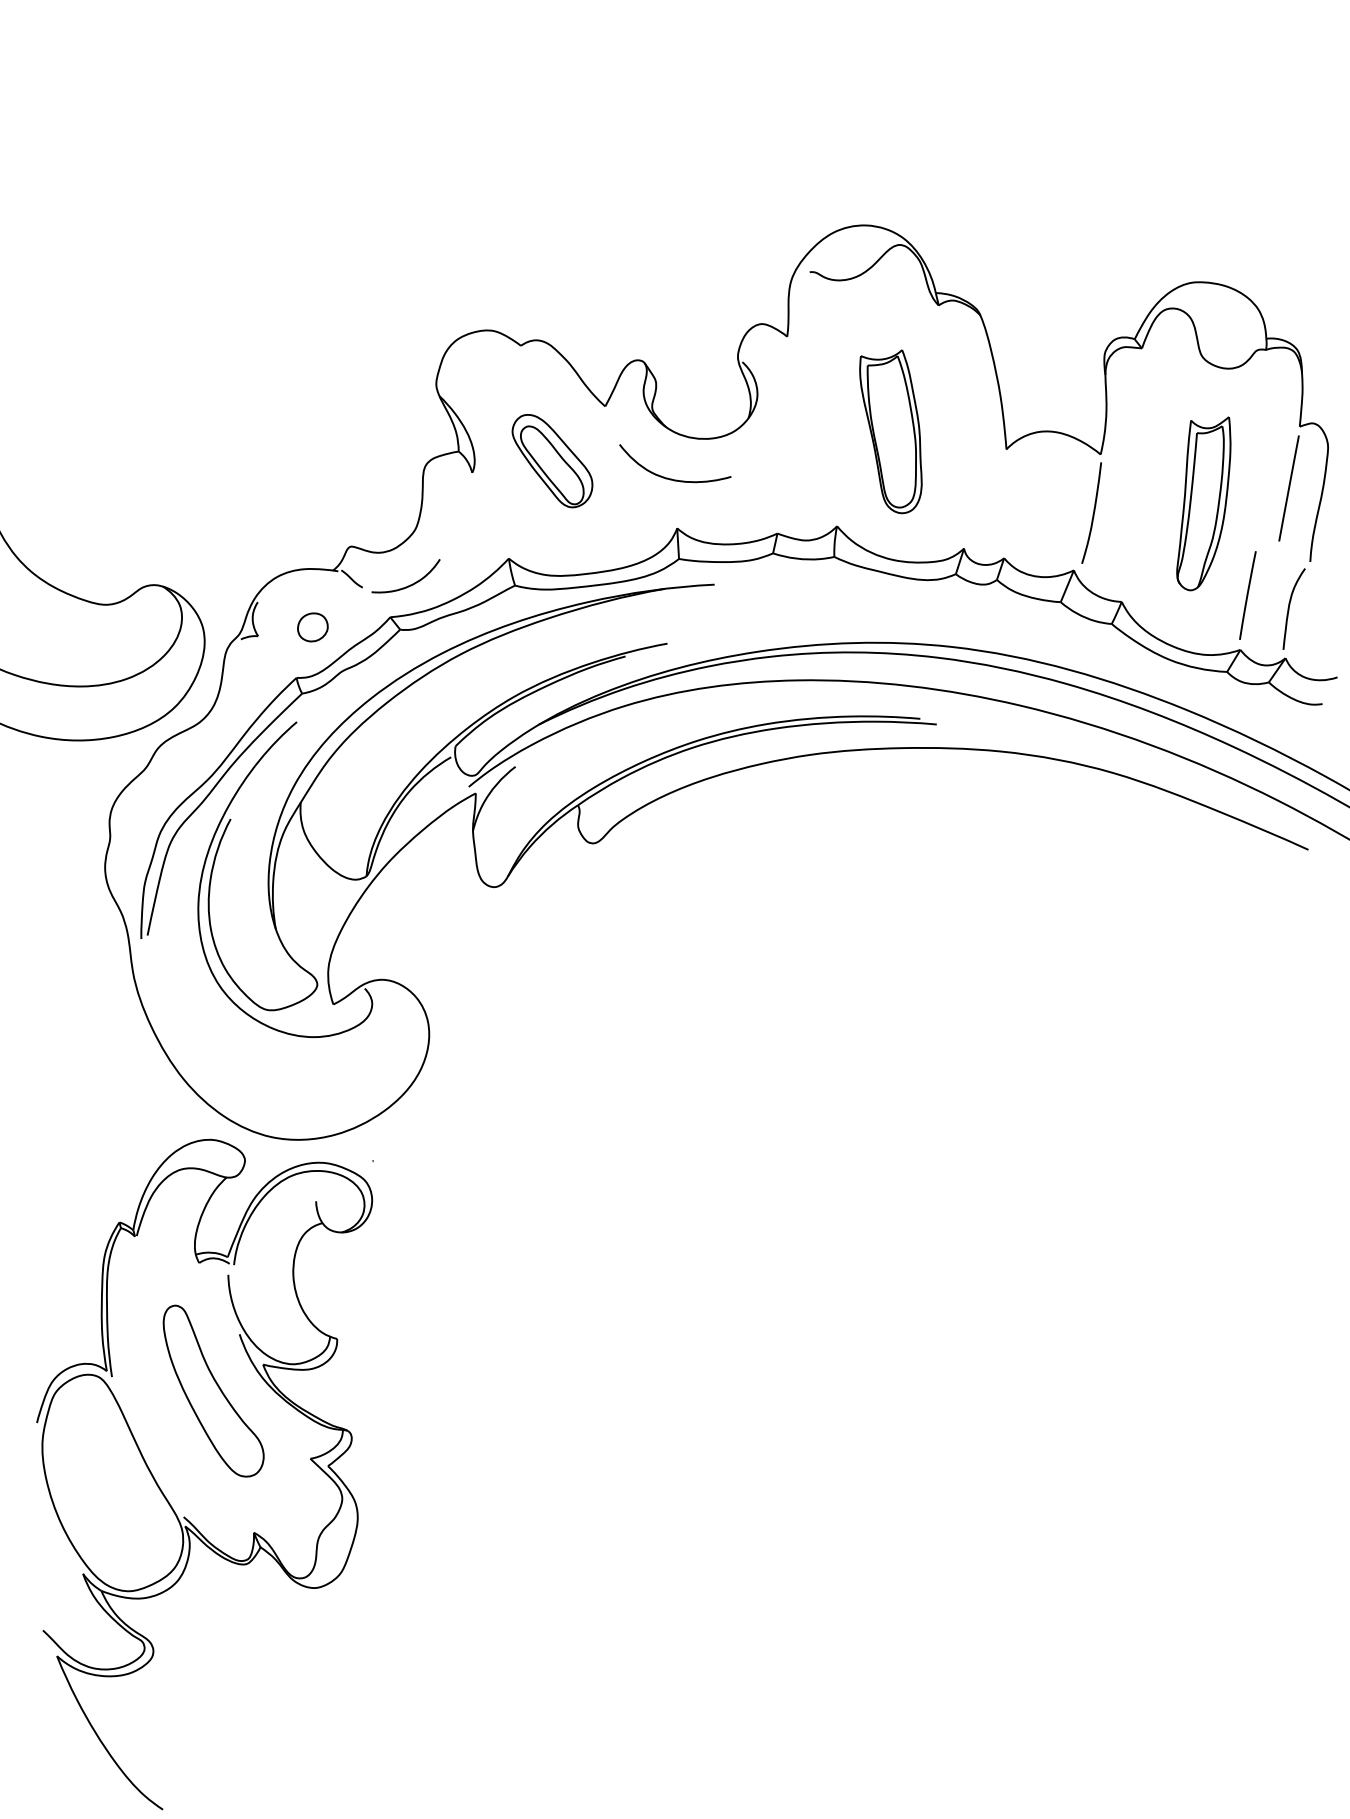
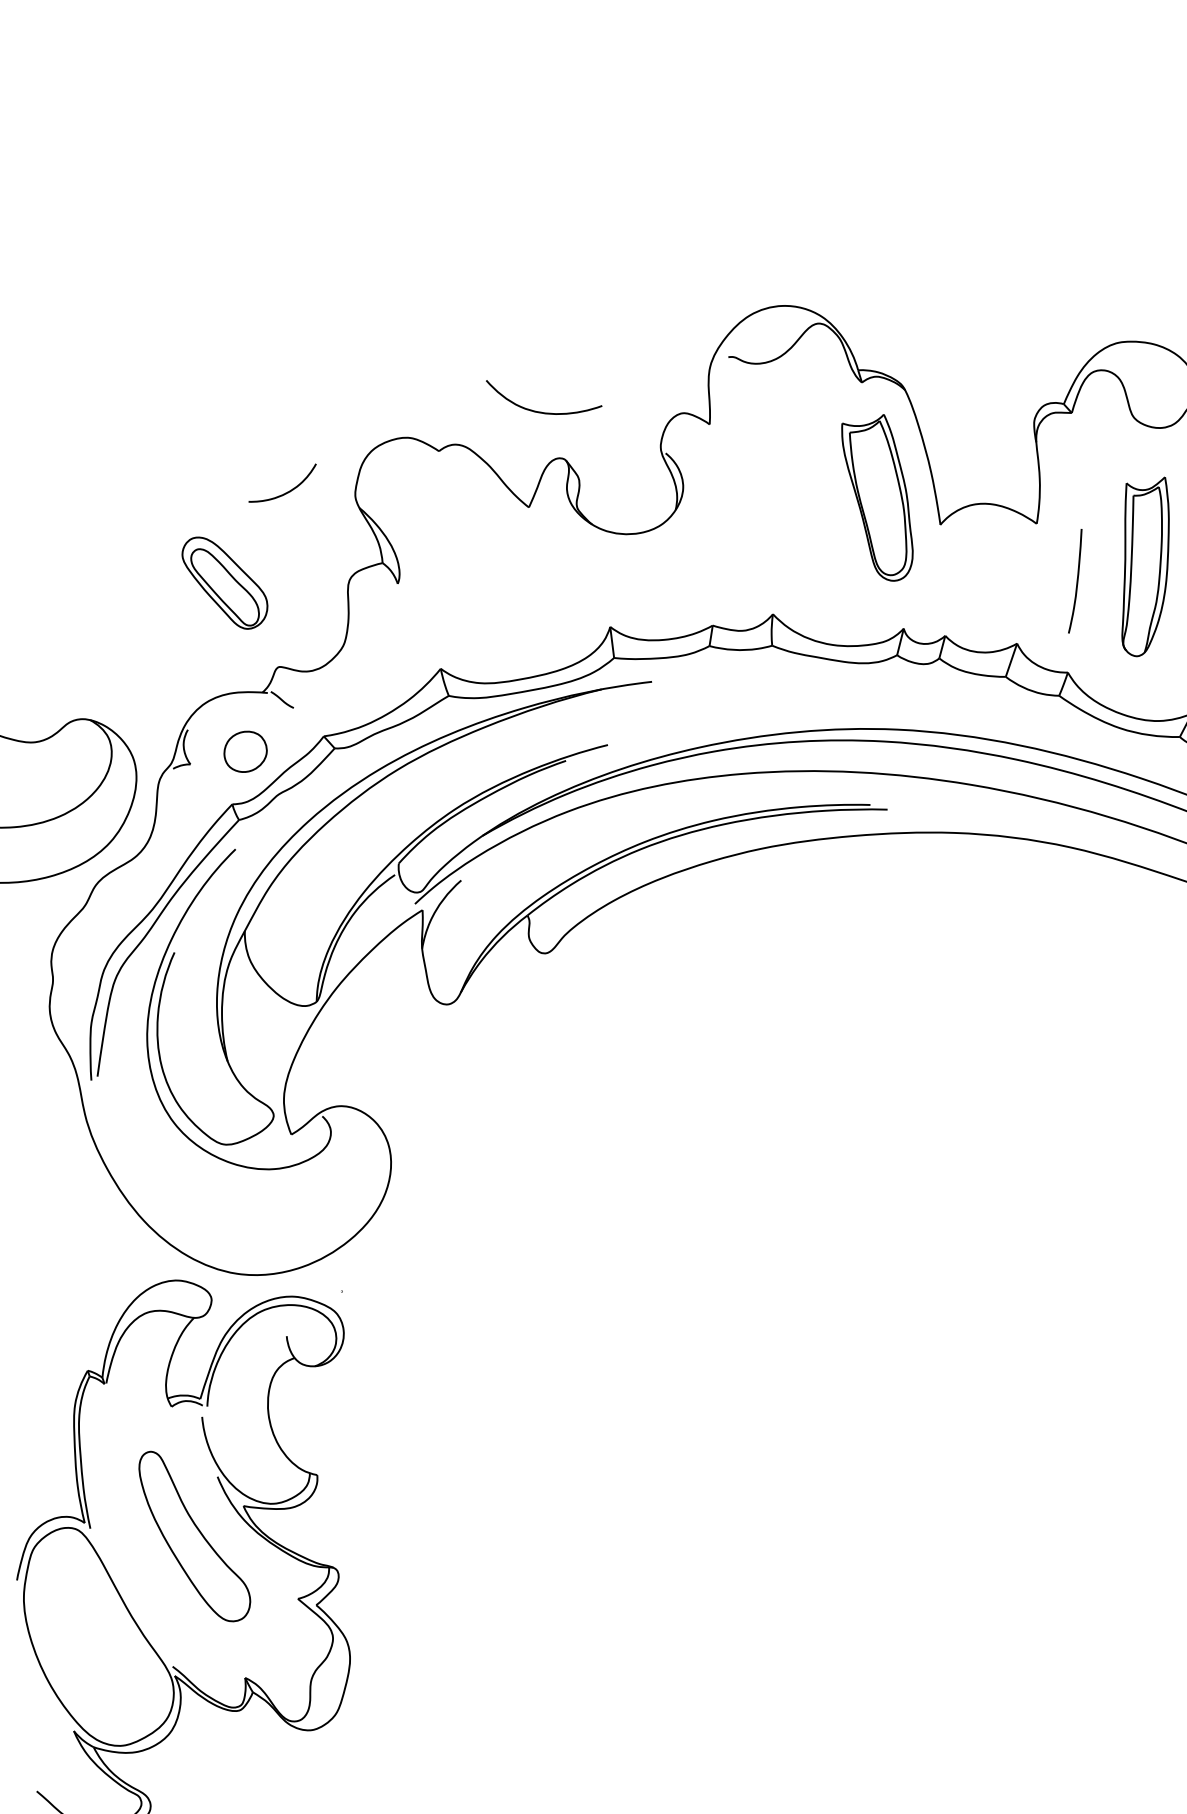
part: (890, 431) -> (877, 498), moved
part: (552, 461) -> (225, 583), moved
curve: (672, 478) -> (542, 411), moved
curve: (1093, 512) -> (1077, 580), moved
curve: (410, 584) -> (287, 491), moved
part: (312, 627) -> (245, 751), size x1.4

